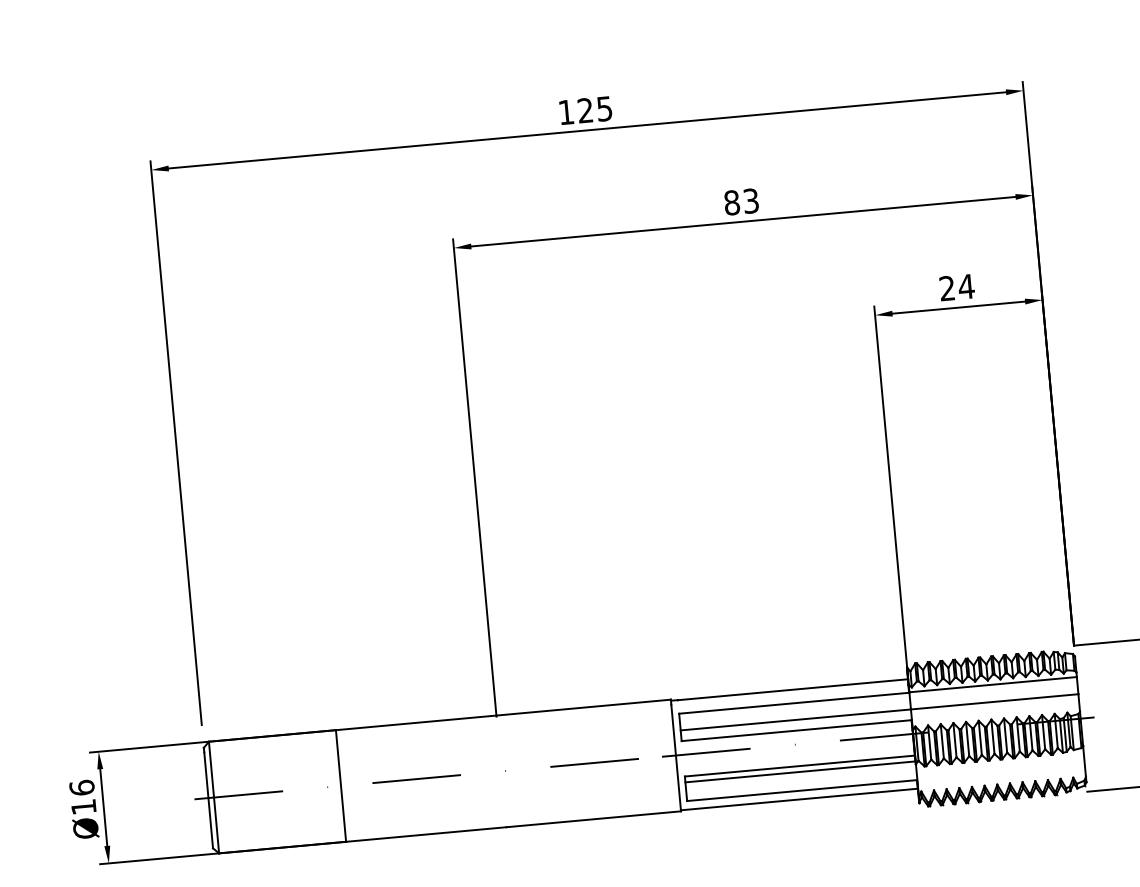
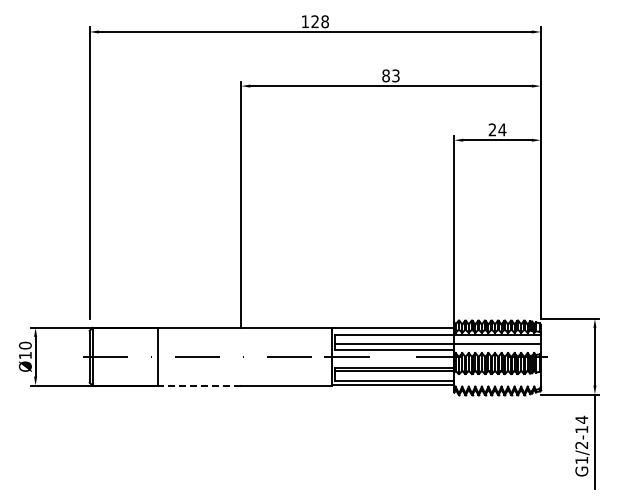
text: (603, 108) -> (324, 21), 125 -> 128
text: (80, 787) -> (24, 345), Ø16 -> Ø10
line: (425, 834) -> (199, 385), solid -> dashed

